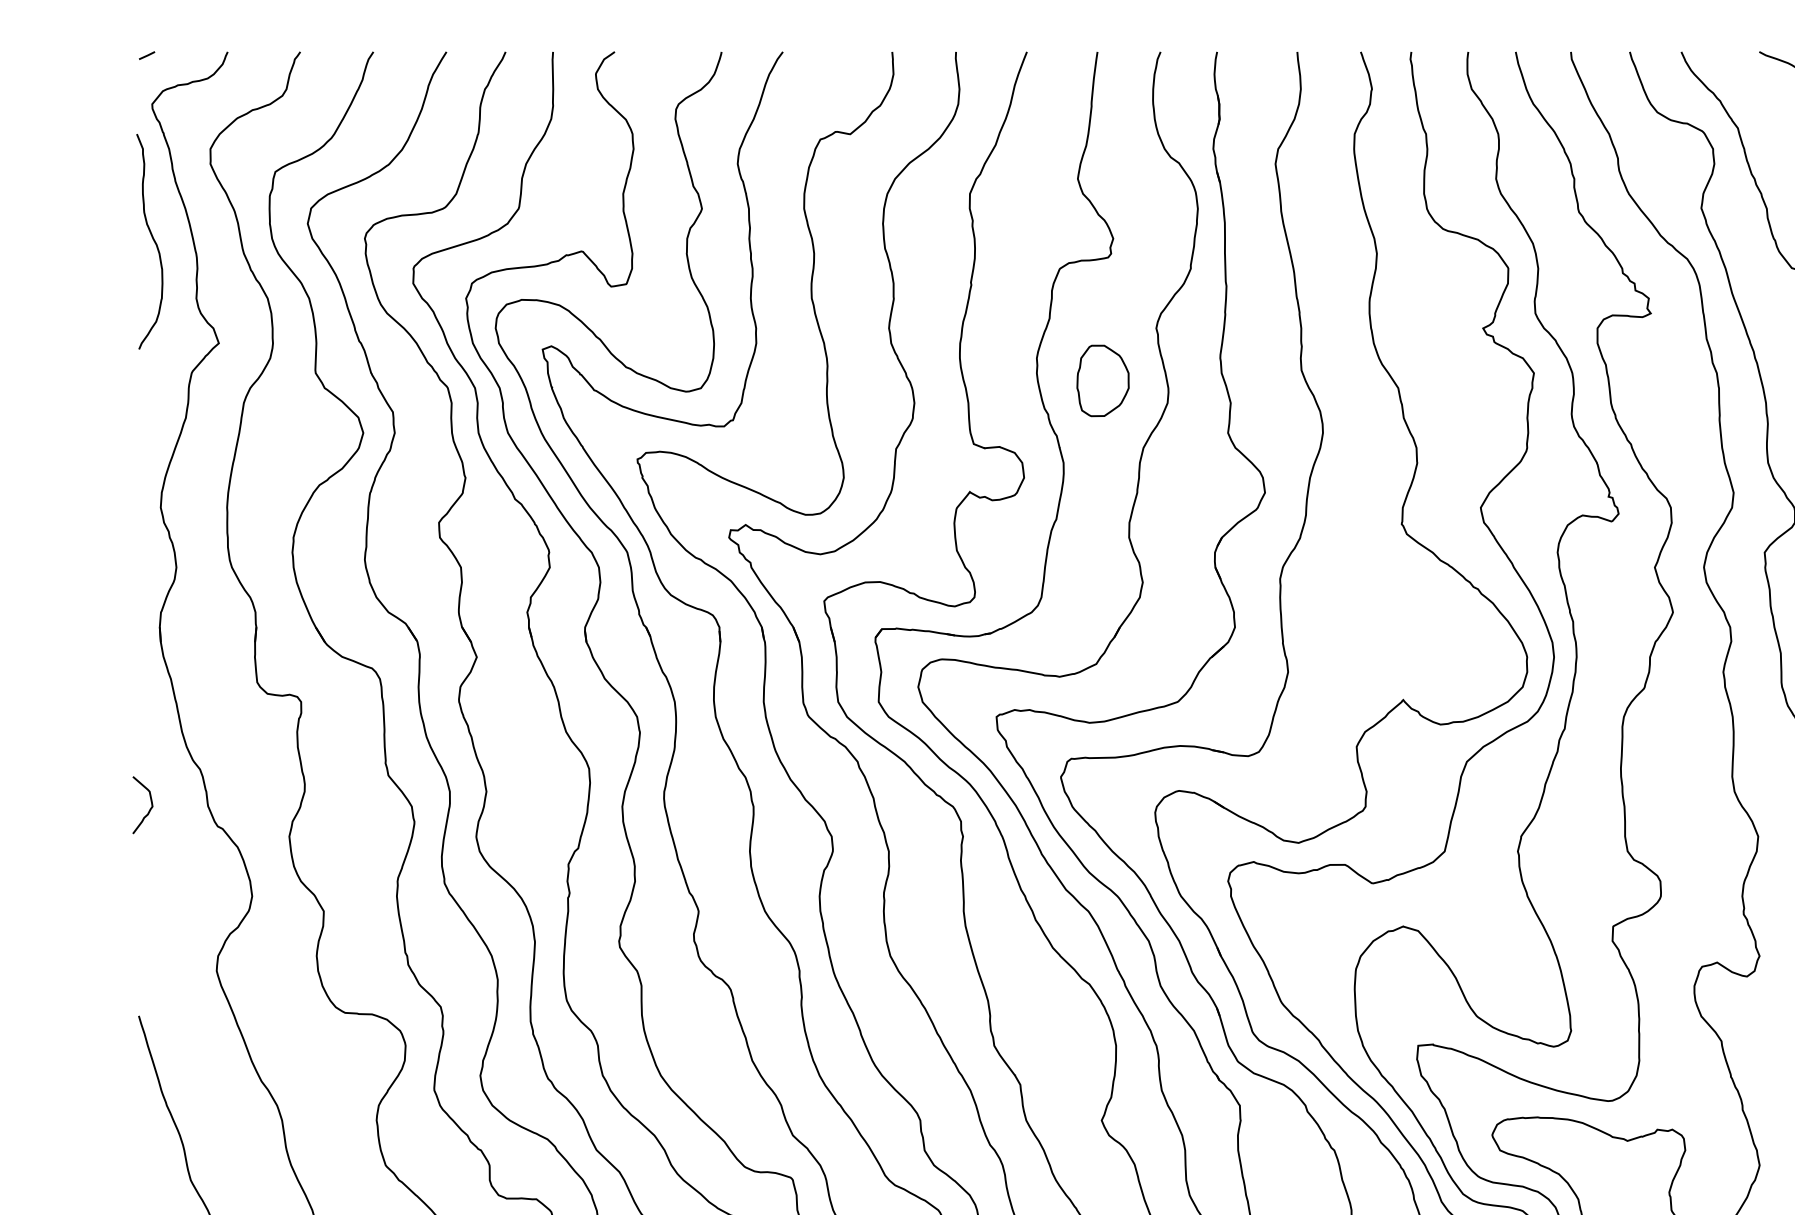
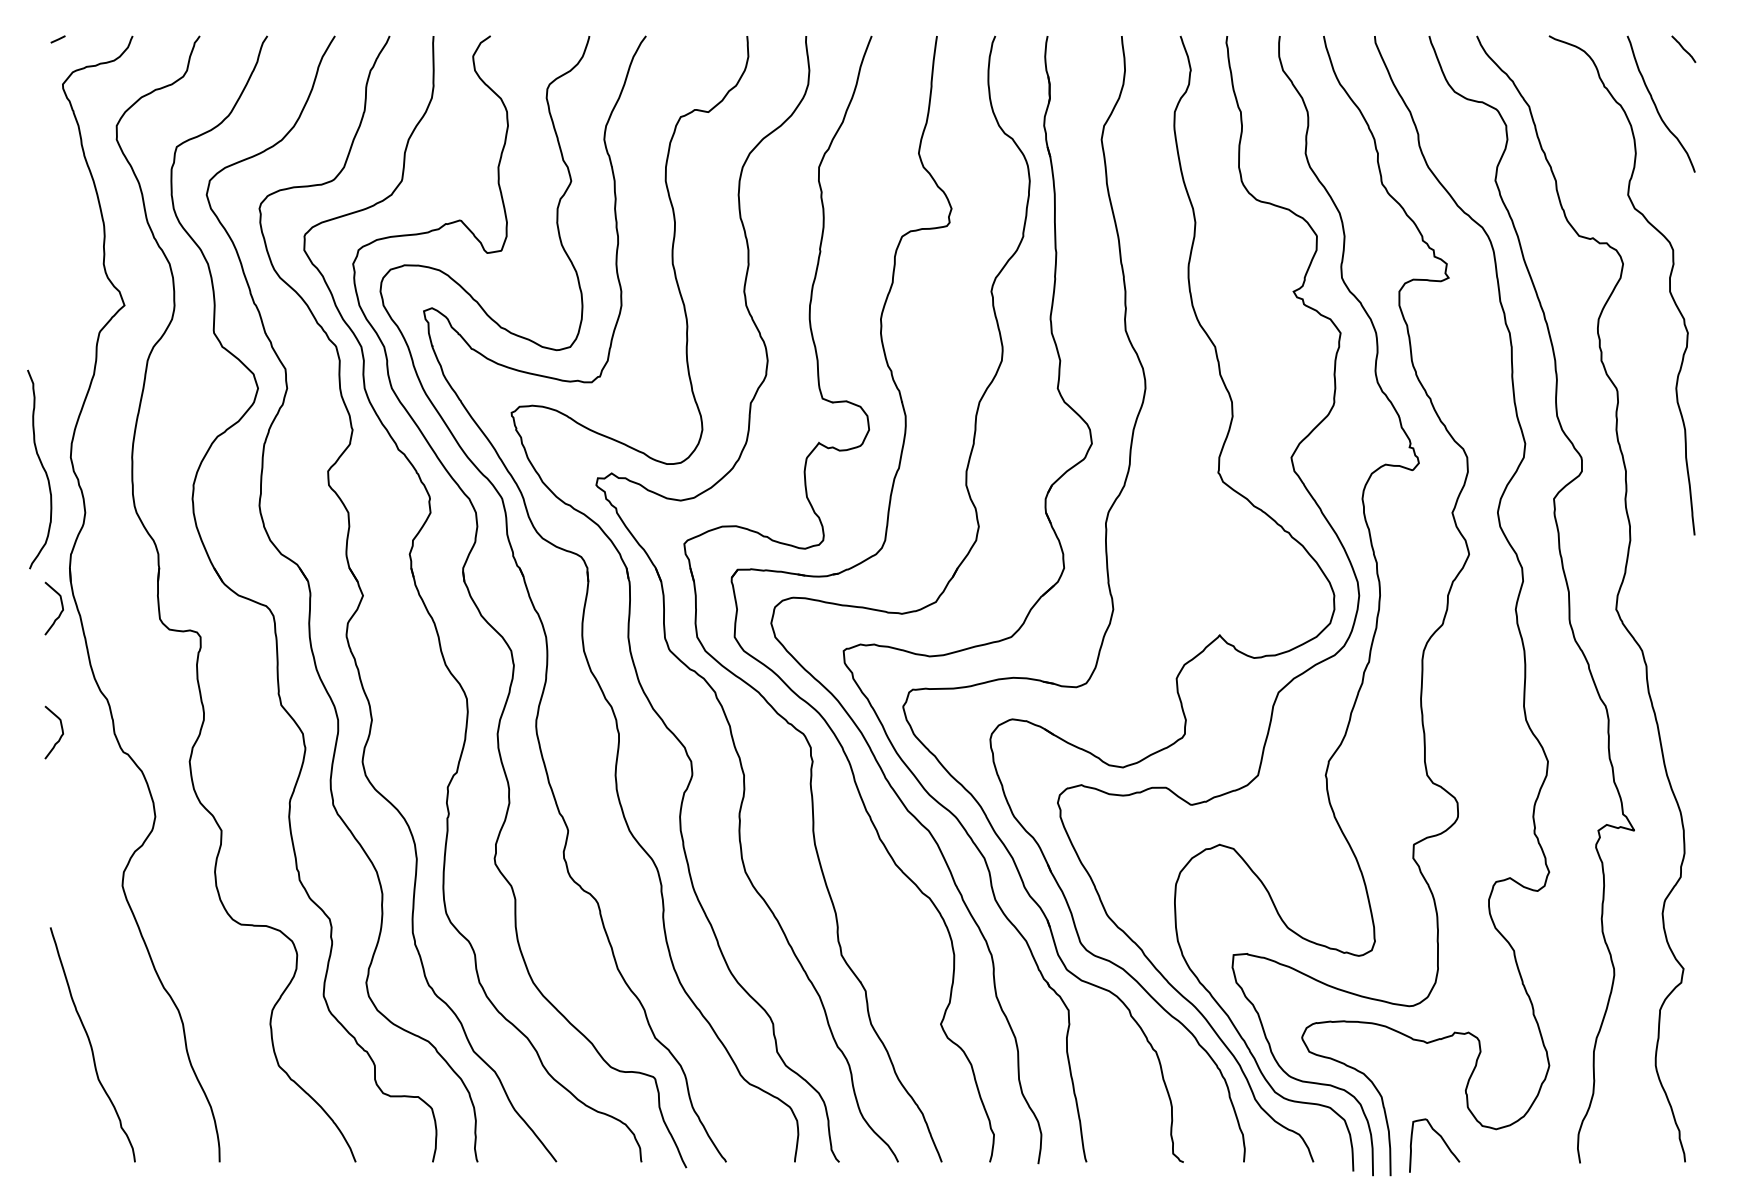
curve: (152, 240) -> (42, 468), moved
part: (1102, 380) -> (941, 339), removed
curve: (149, 674) -> (60, 611), added

